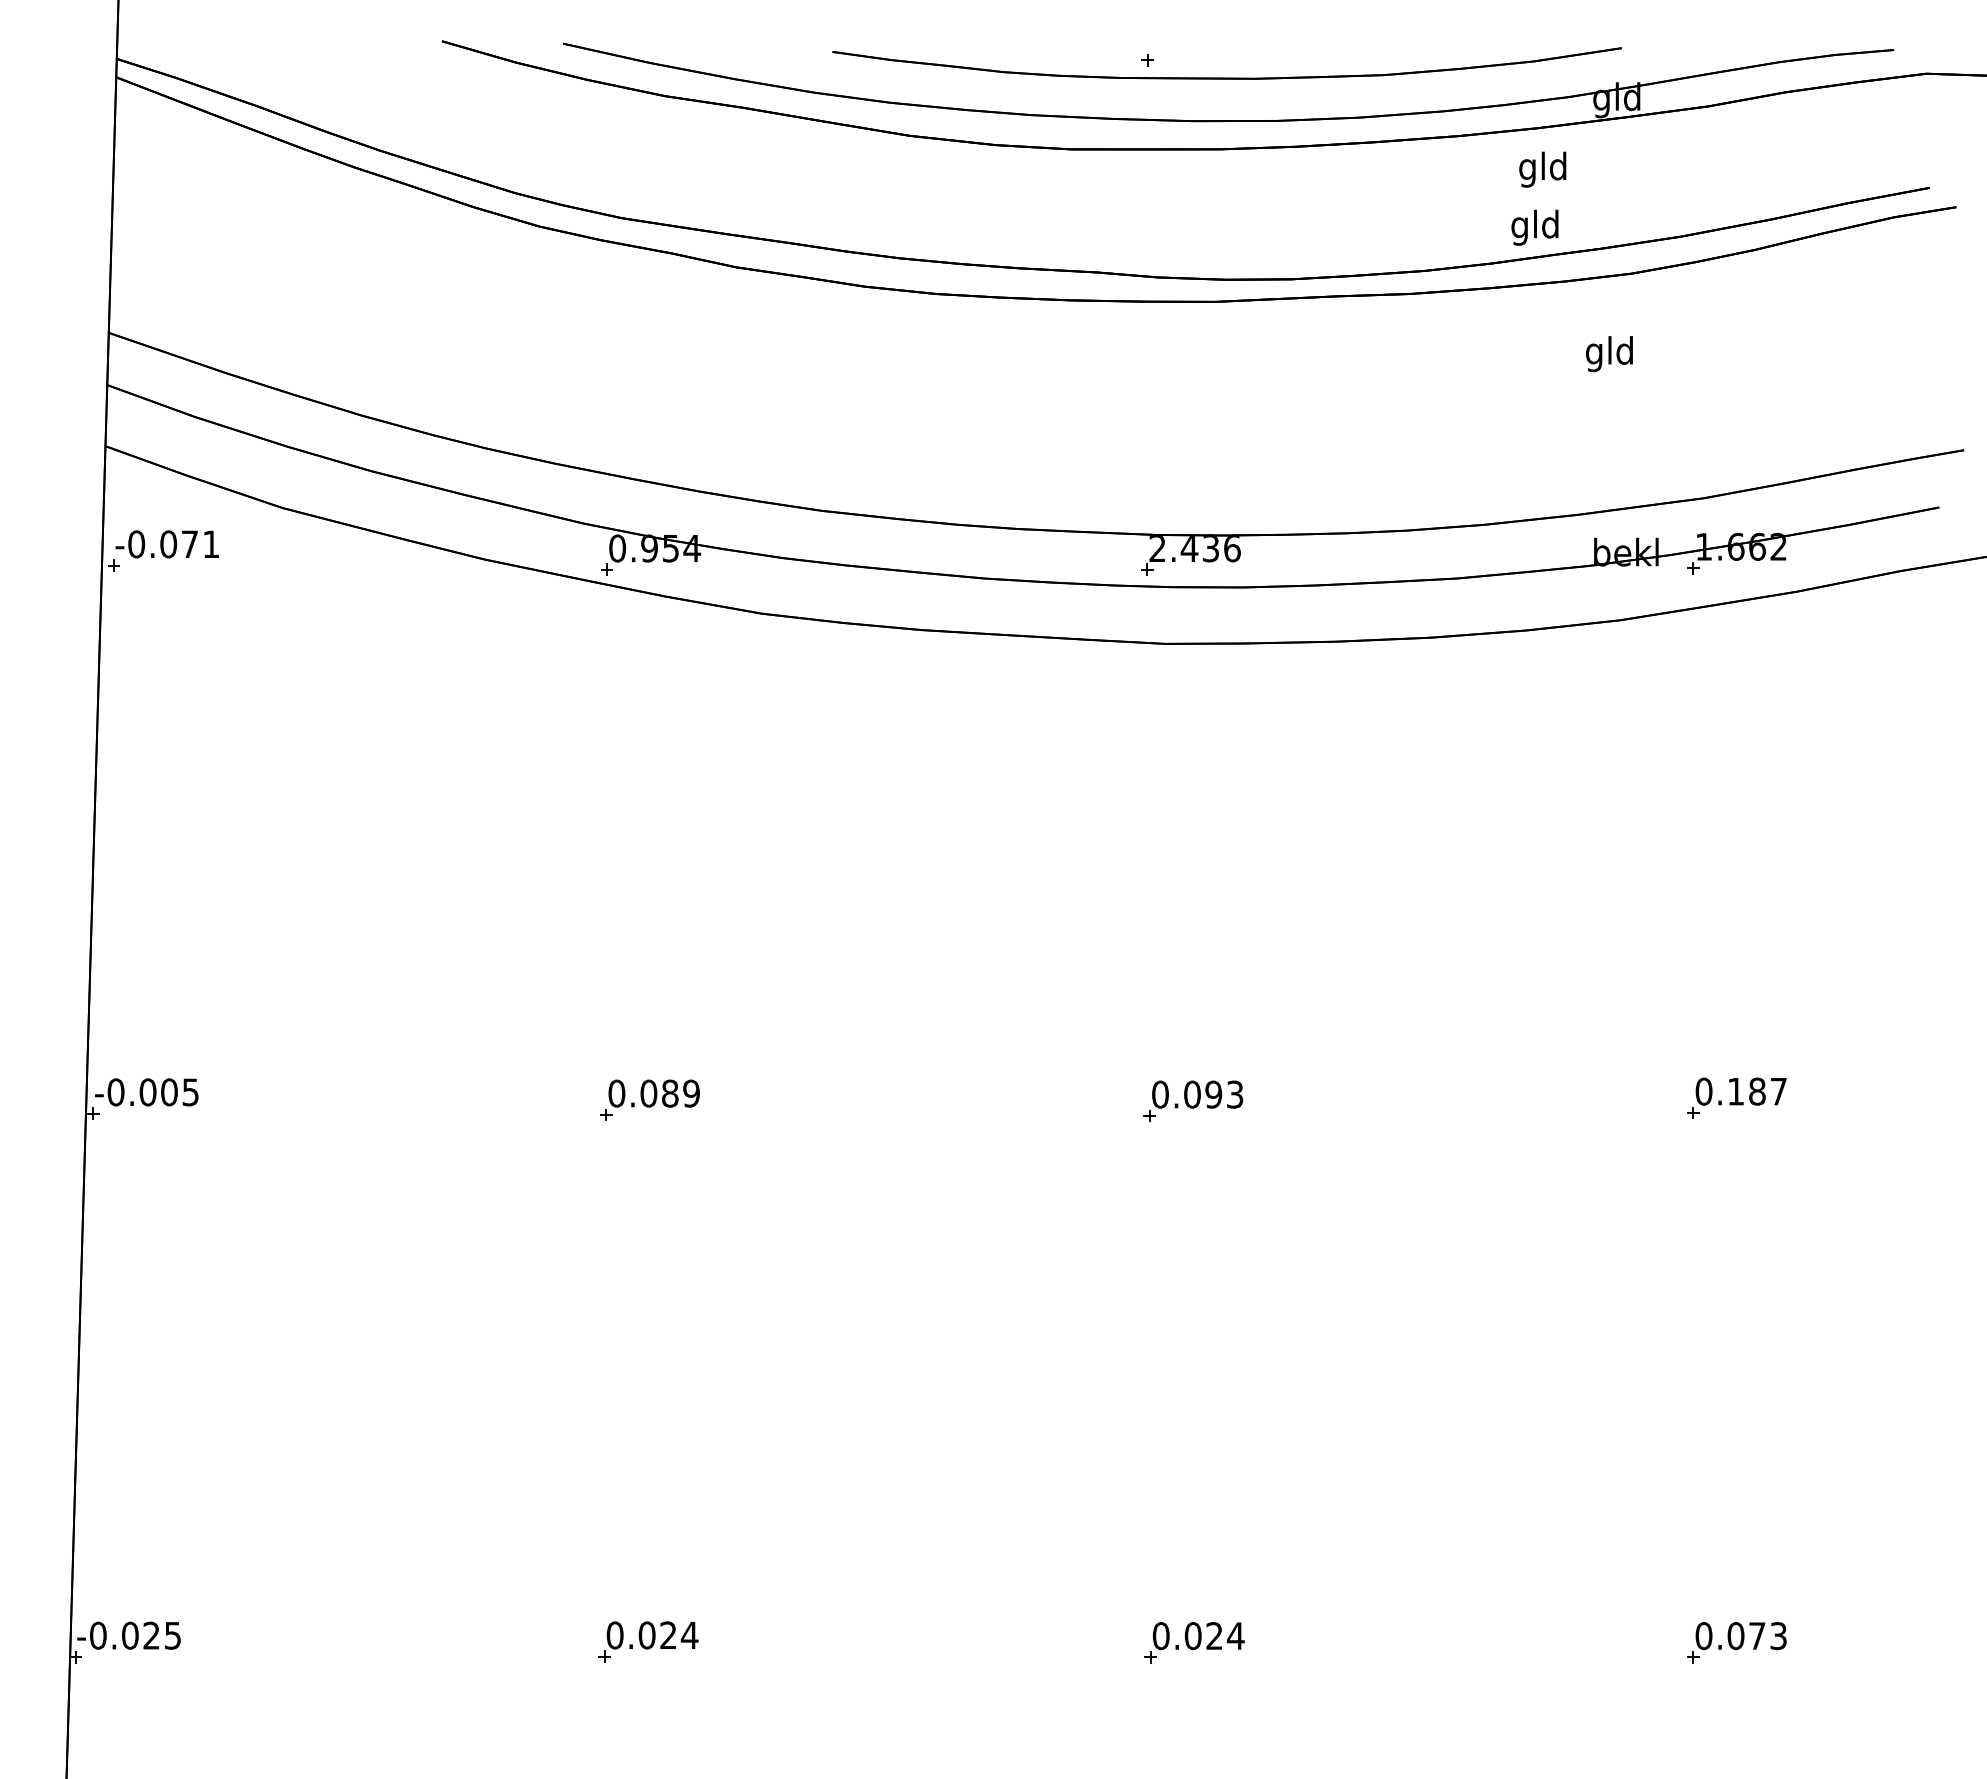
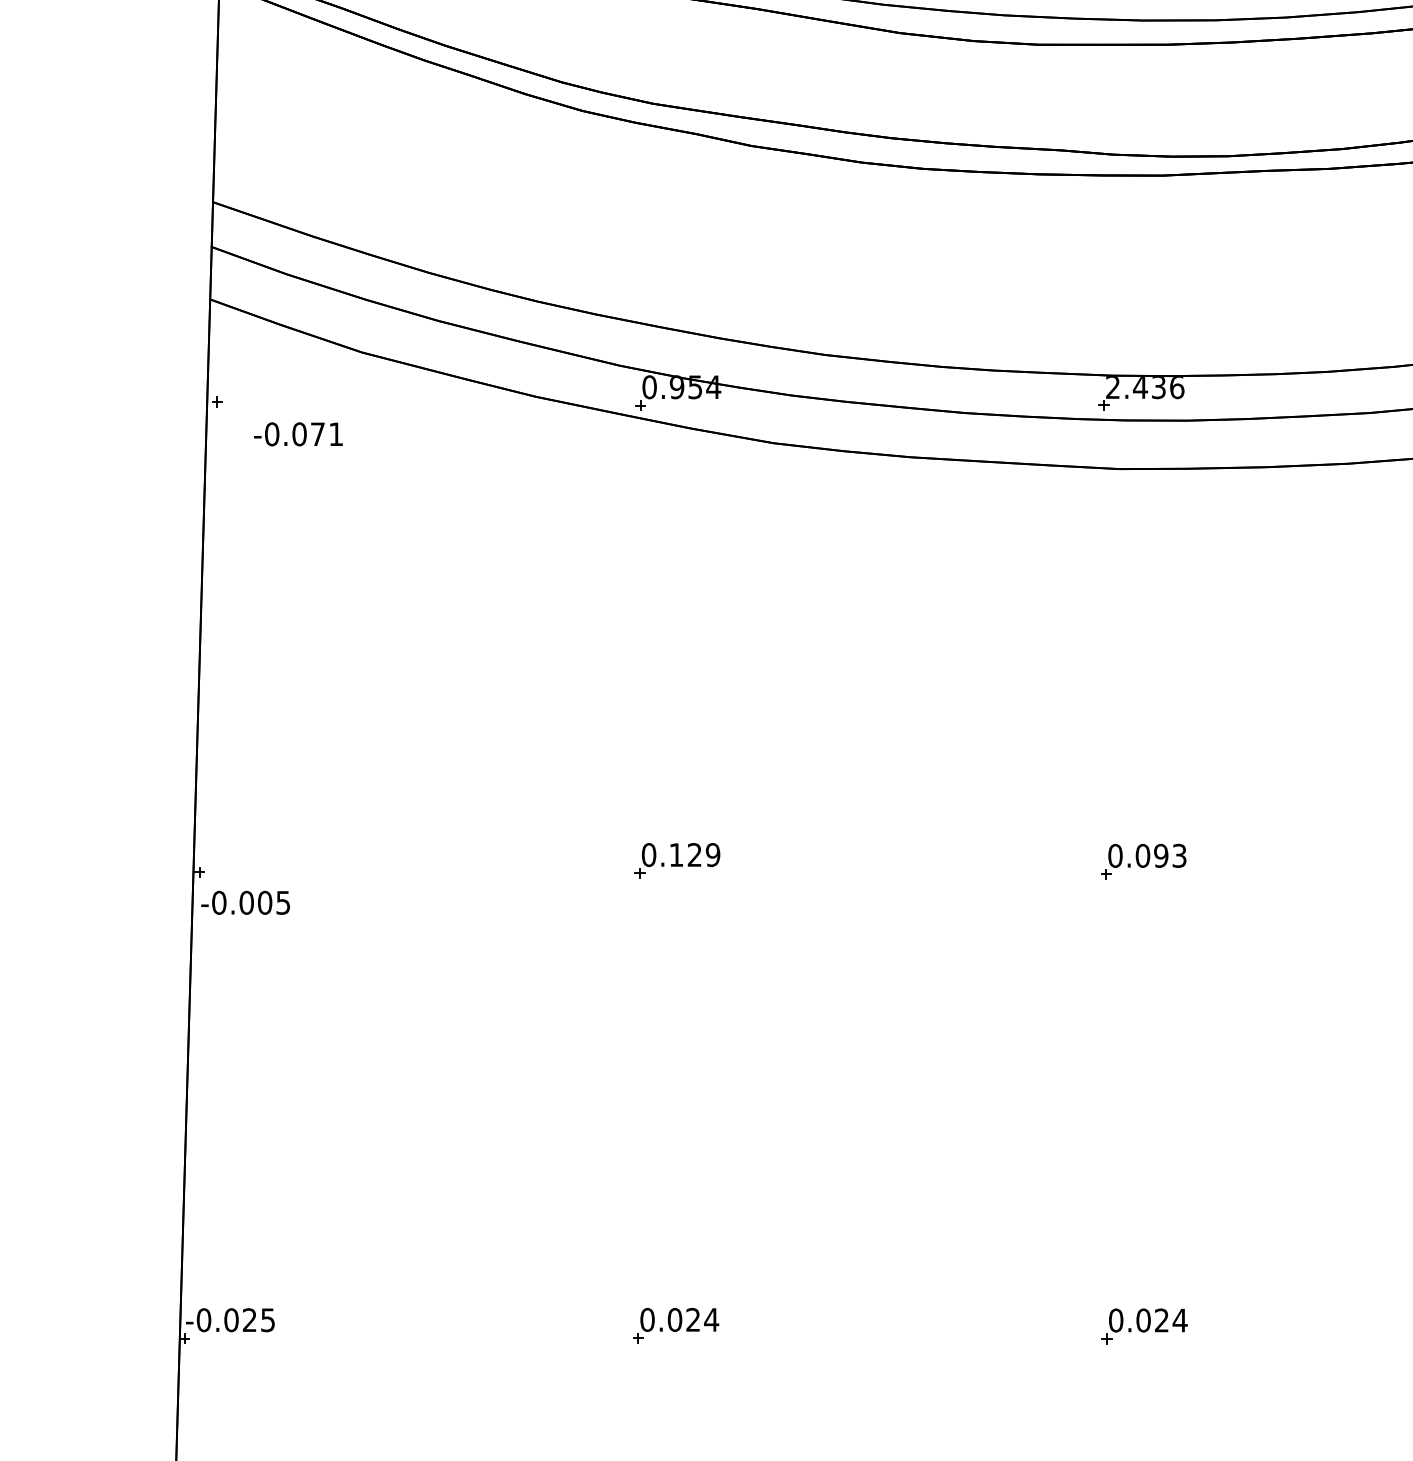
text: (166, 544) -> (297, 434), moved
text: (146, 1092) -> (245, 902), moved
text: (659, 1093) -> (685, 854), 0.089 -> 0.129

